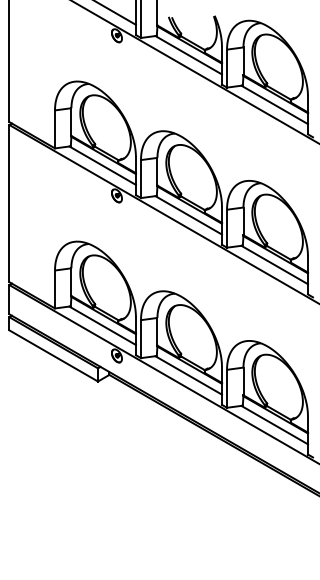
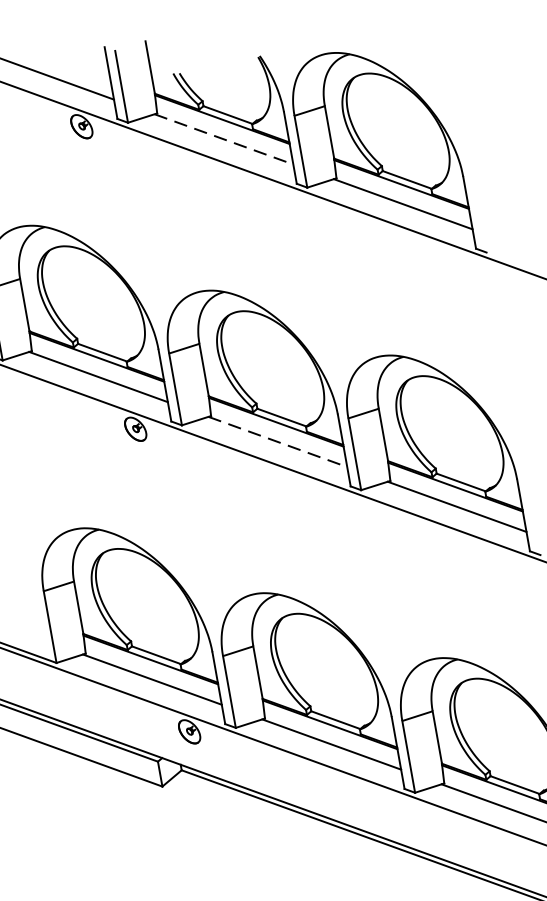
line: (189, 55) -> (225, 139), solid -> dashed
line: (189, 215) -> (279, 441), solid -> dashed

